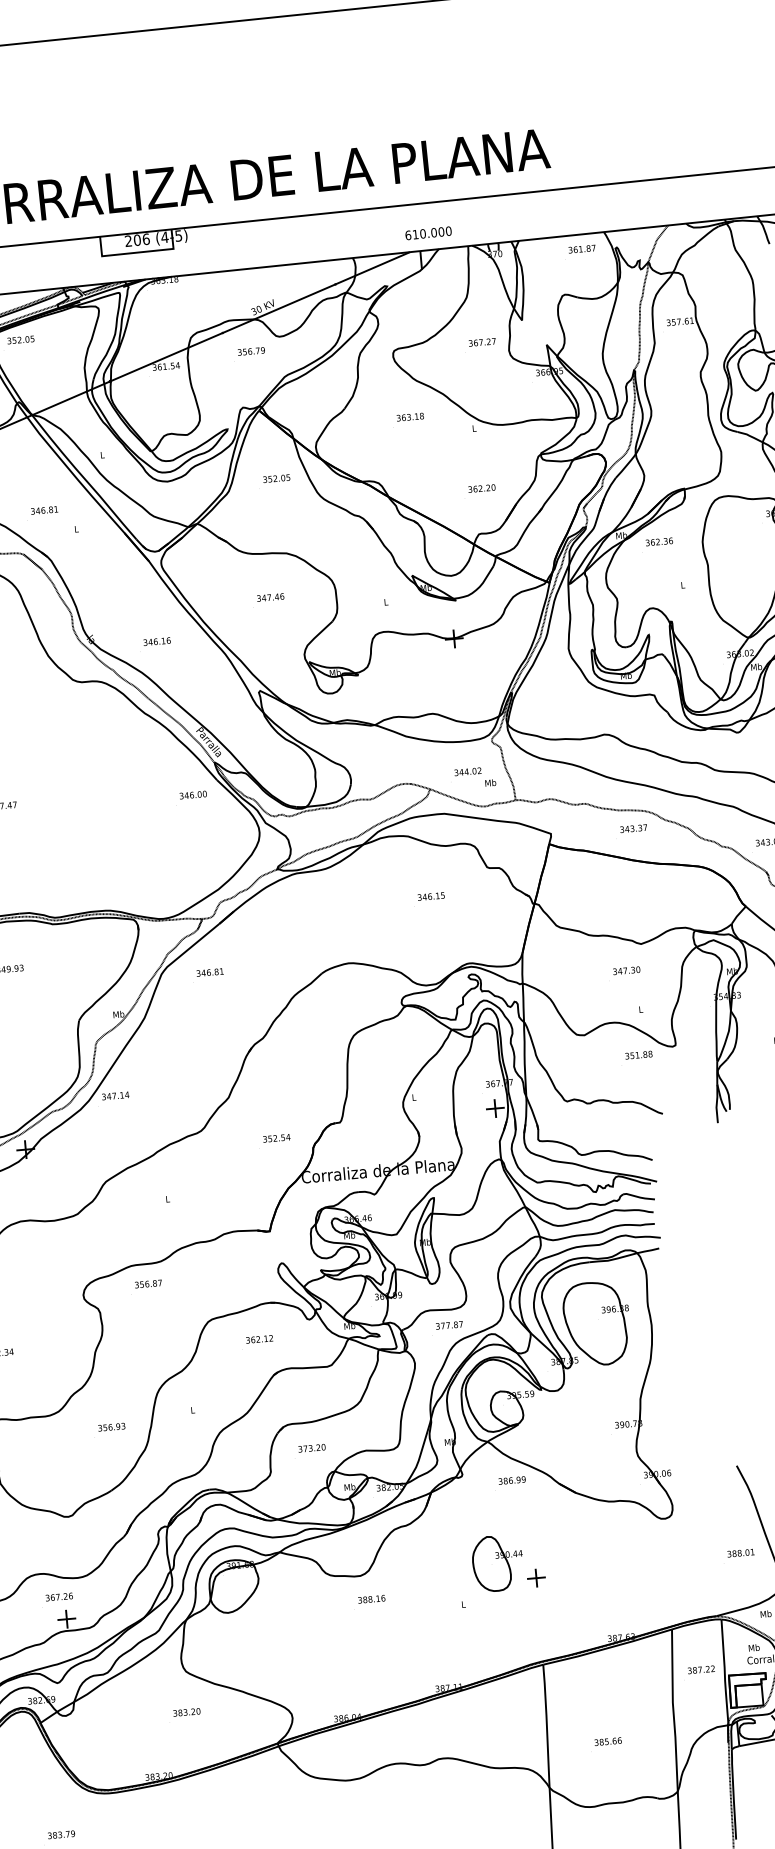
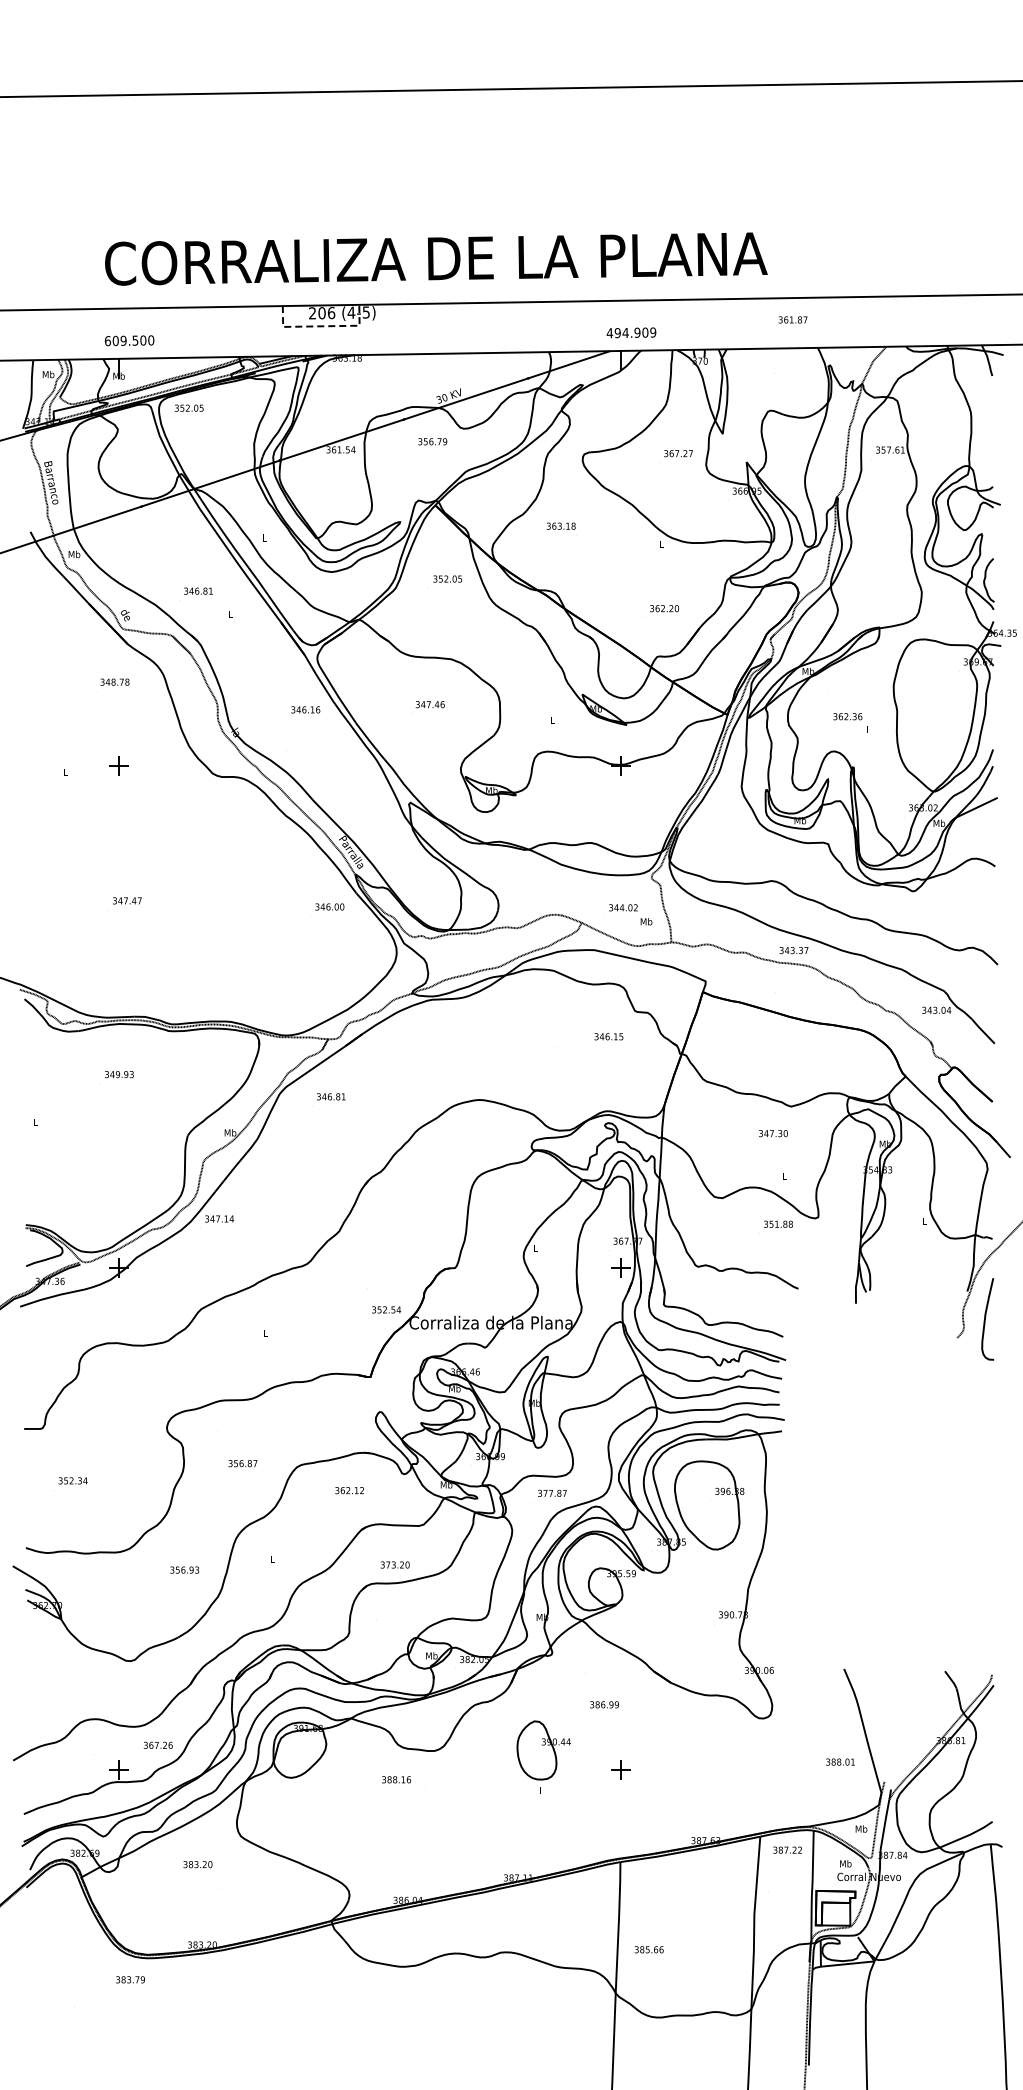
text: (428, 232) -> (631, 332), 610.000 -> 494.909
text: (581, 248) -> (792, 319), moved
line: (137, 252) -> (321, 326), solid -> dashed
text: (409, 416) -> (560, 525), moved
text: (659, 541) -> (847, 716), moved
text: (156, 641) -> (305, 709), moved
text: (633, 828) -> (793, 950), moved
text: (430, 896) -> (608, 1036), moved
text: (276, 1137) -> (386, 1309), moved
text: (148, 1283) -> (242, 1463), moved
text: (311, 1447) -> (394, 1564), moved
text: (512, 1480) -> (604, 1704), moved
part: (497, 1563) -> (543, 1750), moved
text: (58, 1596) -> (157, 1744), moved
text: (371, 1599) -> (396, 1779), moved
text: (701, 1669) -> (787, 1849), moved
text: (186, 1712) -> (197, 1864), moved
text: (607, 1741) -> (648, 1949), moved
text: (61, 1834) -> (130, 1979), moved

